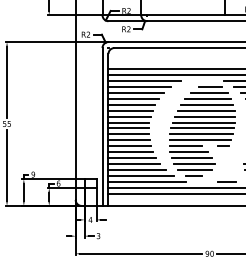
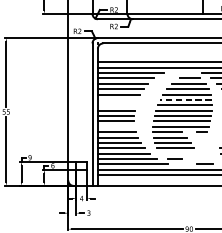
line: (130, 110) -> (117, 99), removed
line: (205, 110) -> (185, 99), solid -> dashed
line: (129, 116) -> (116, 105), removed
line: (128, 140) -> (115, 126), removed
line: (194, 170) -> (175, 153), removed

